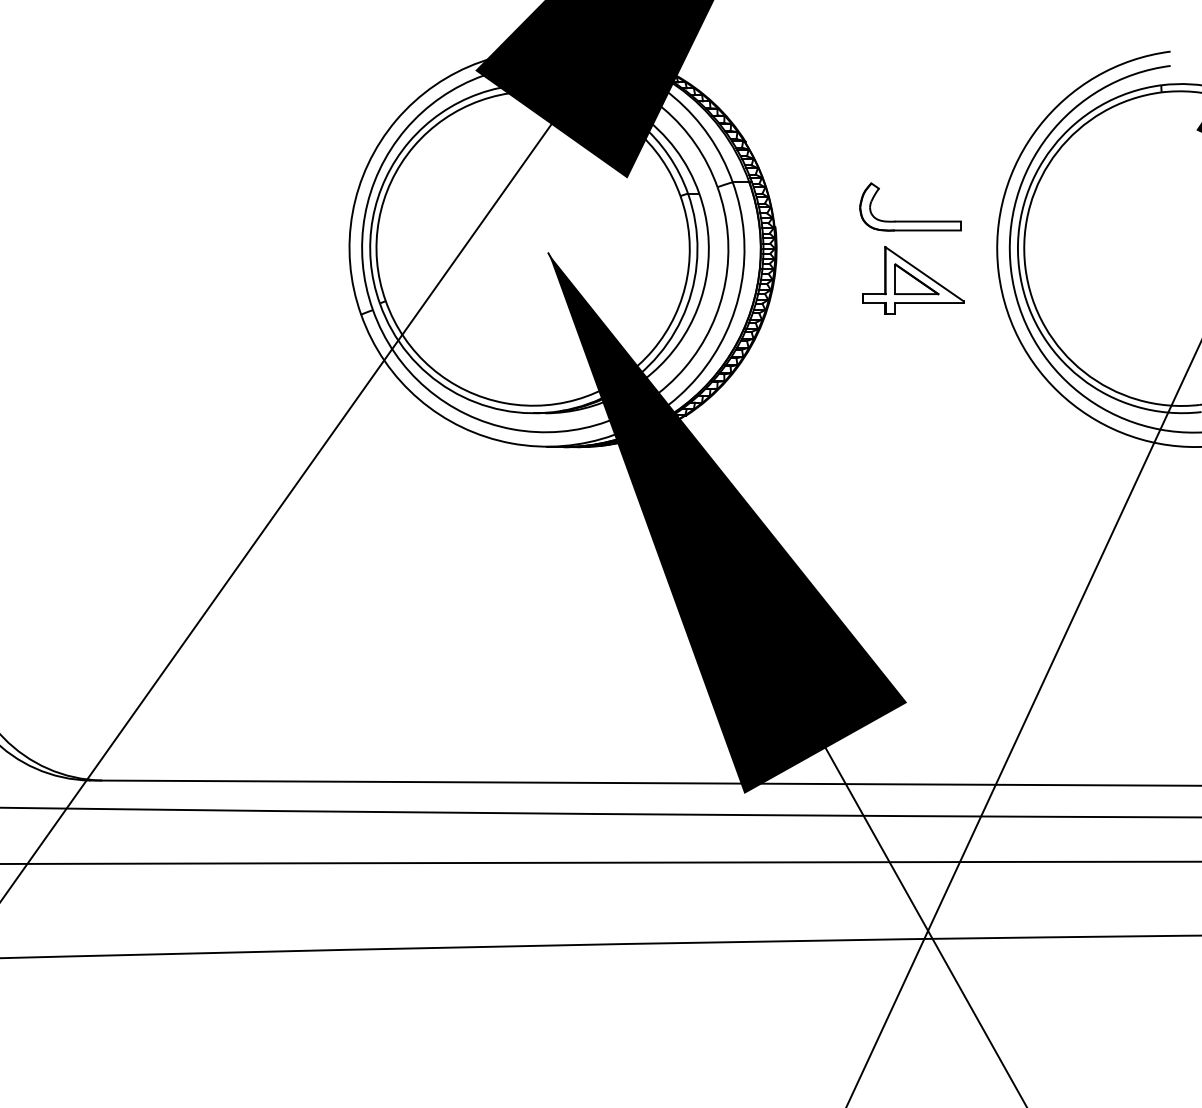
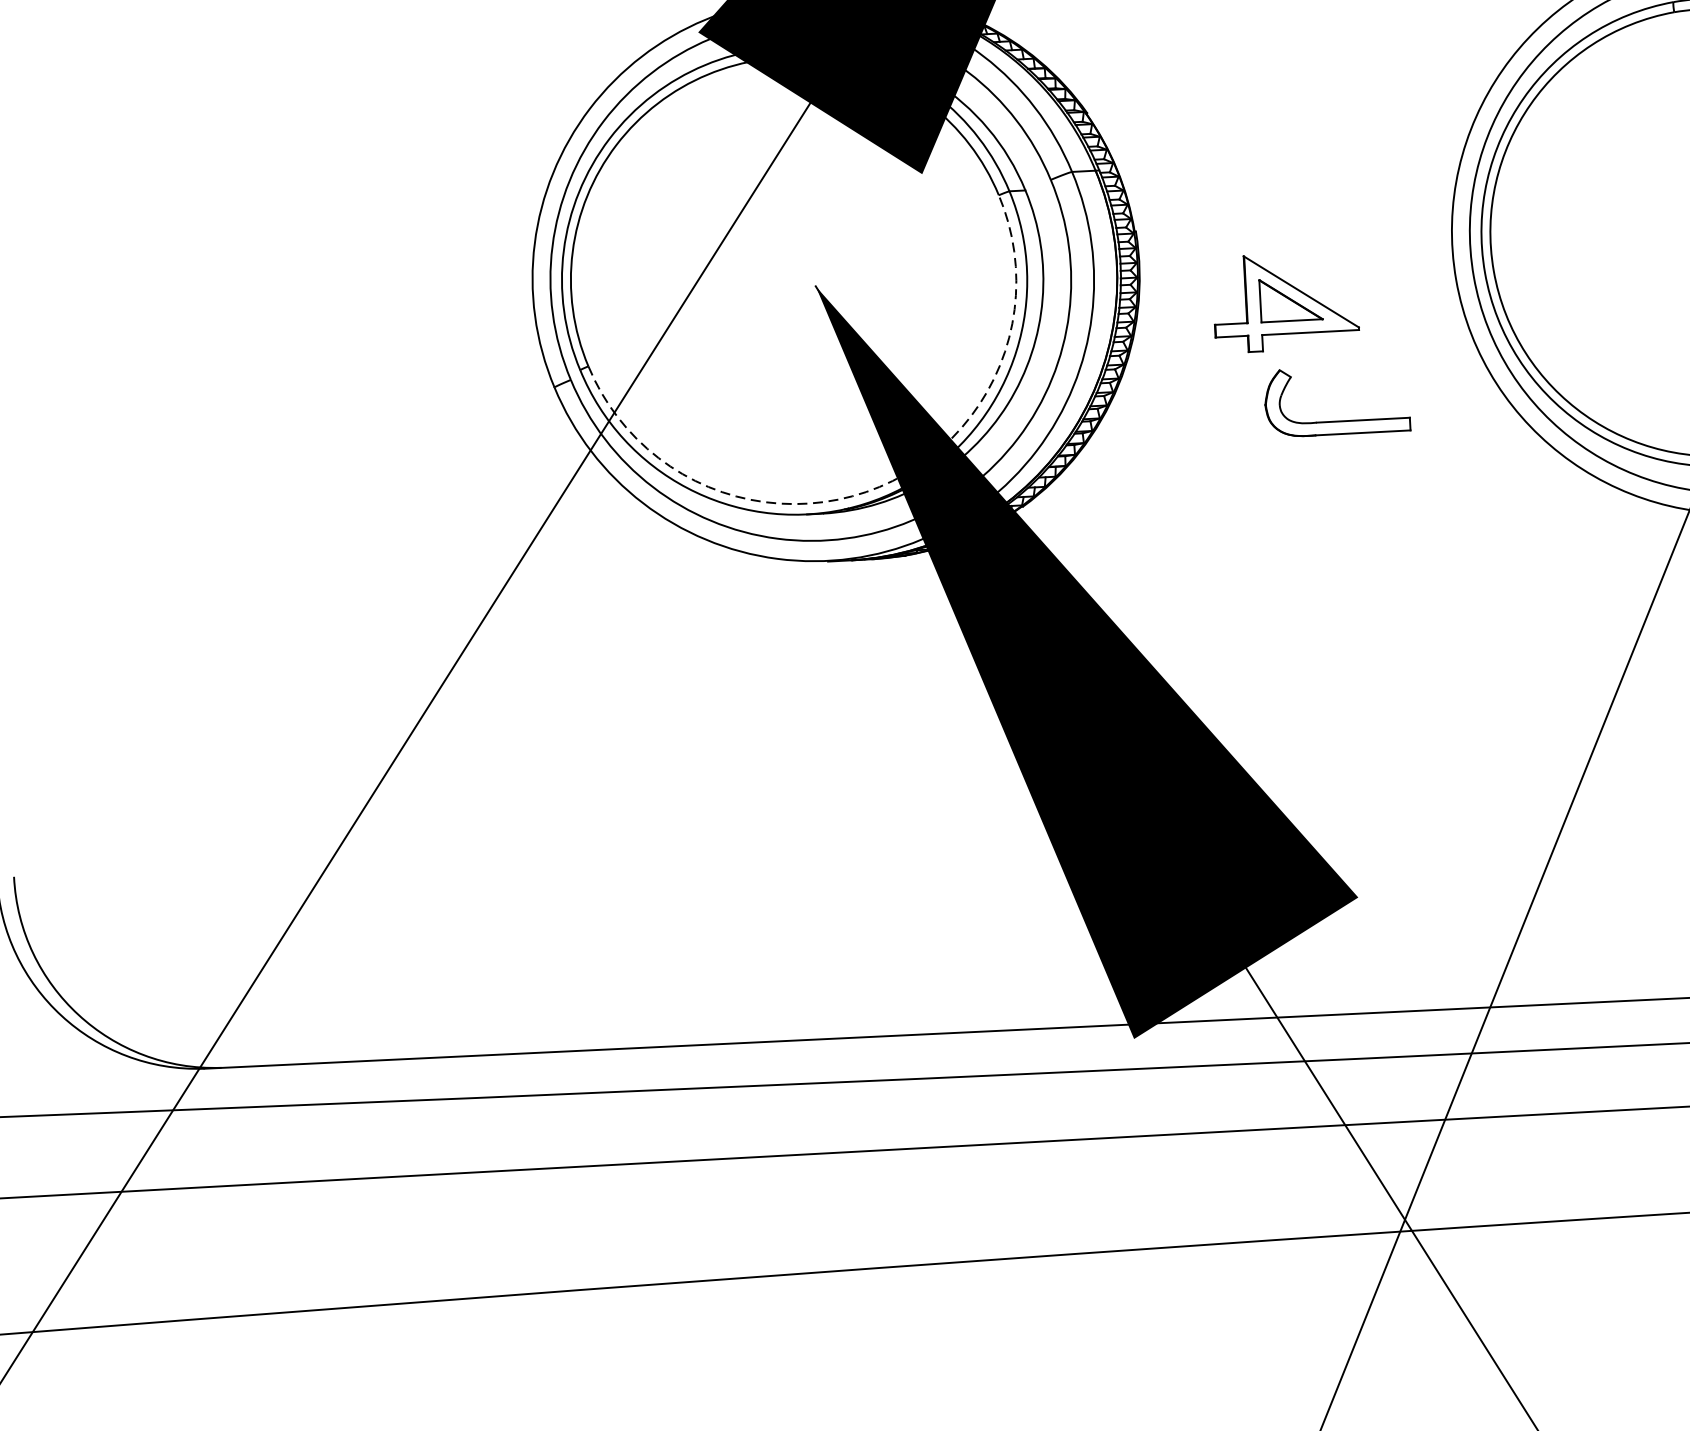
part: (910, 220) -> (1338, 420), moved
part: (913, 280) -> (1286, 301), moved
arc: (585, 396) -> (878, 486), solid -> dashed

